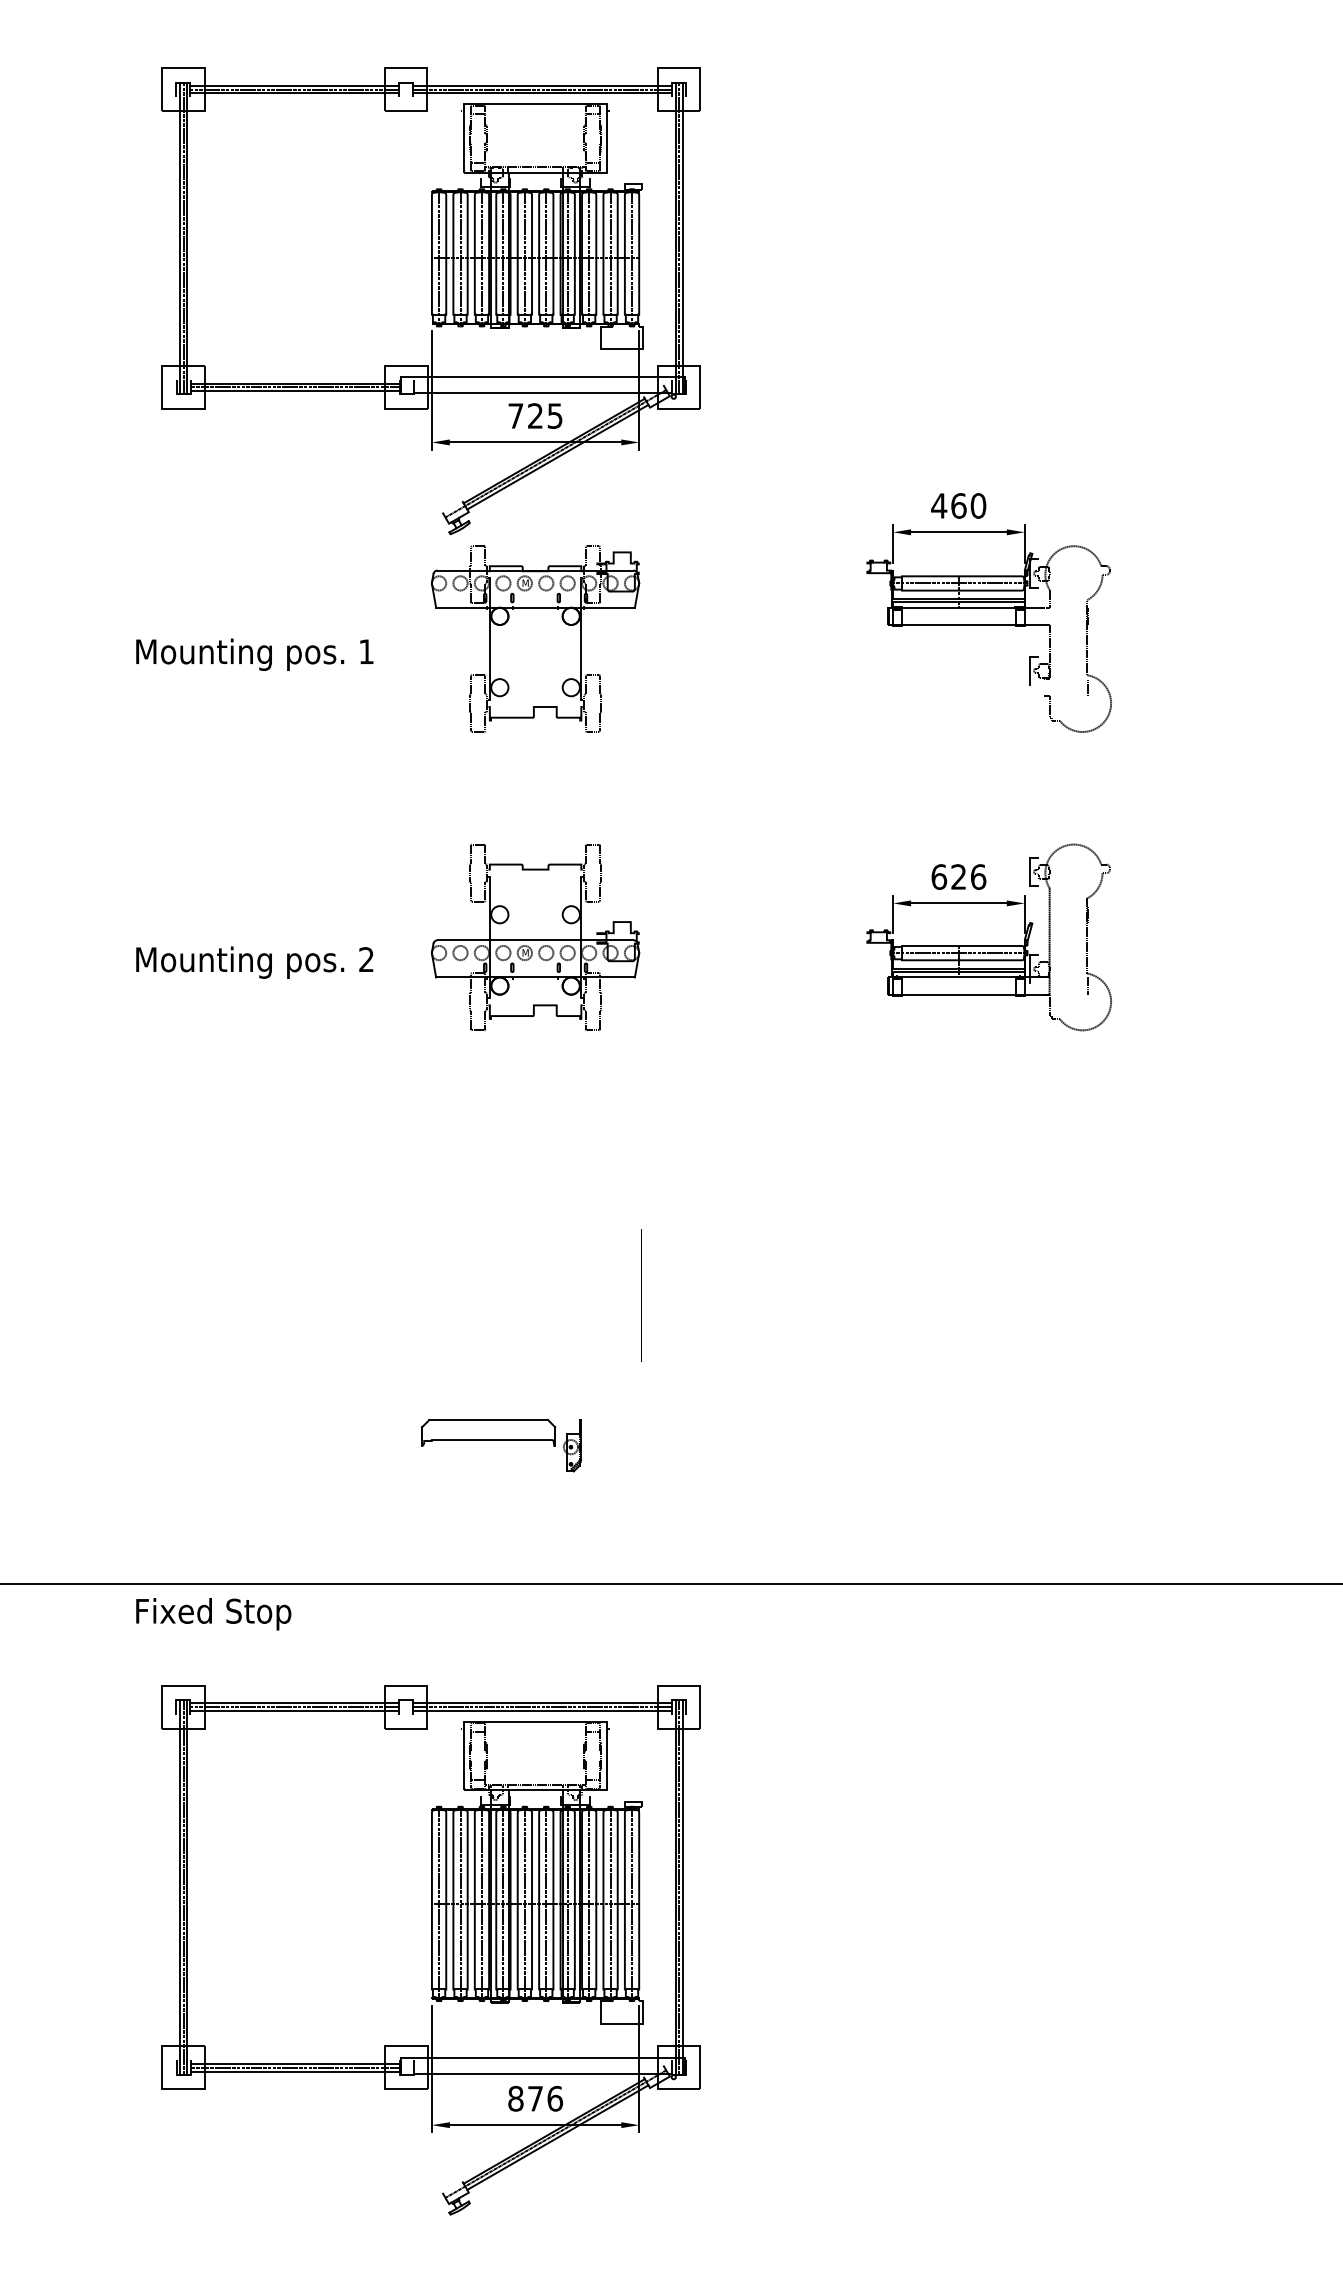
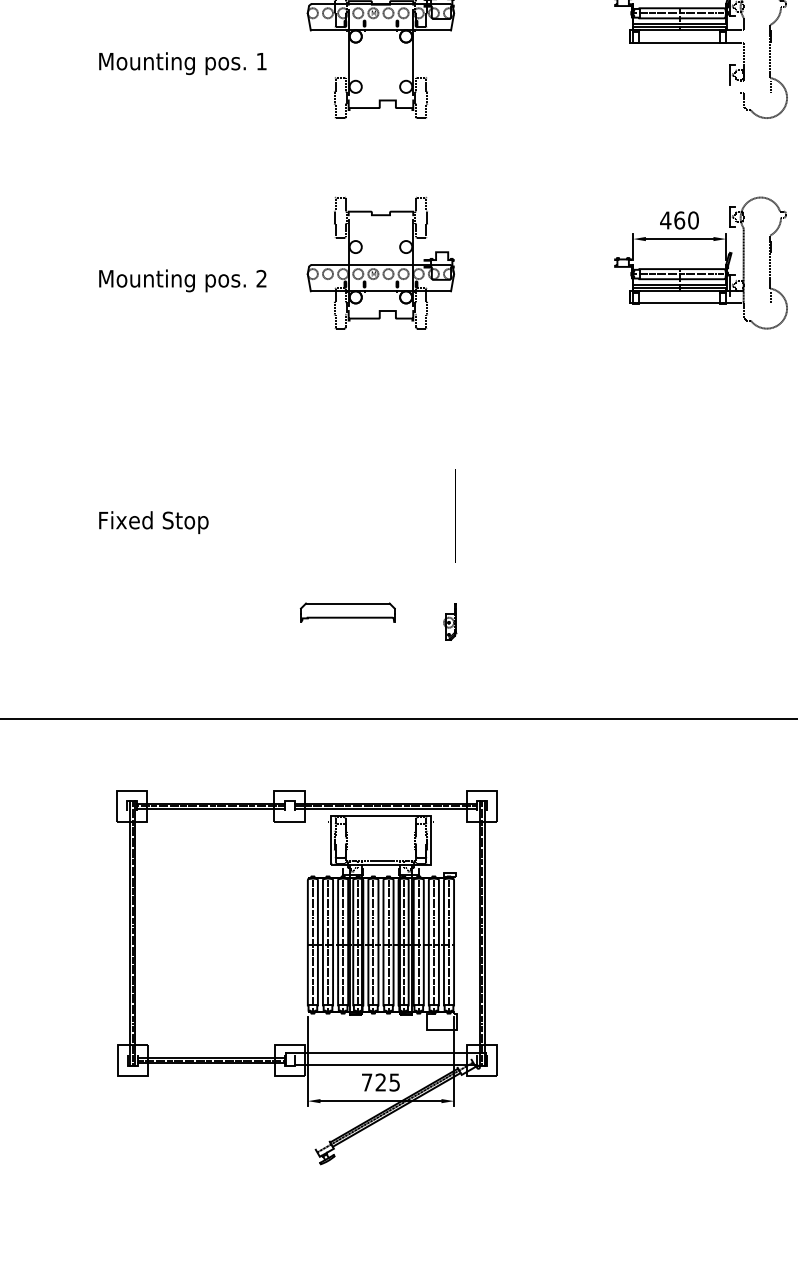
text: (958, 876) -> (679, 220), 626 -> 460
part: (572, 1445) -> (450, 621), moved
text: (213, 1614) -> (153, 522), moved
text: (535, 2098) -> (380, 1082), 876 -> 725

